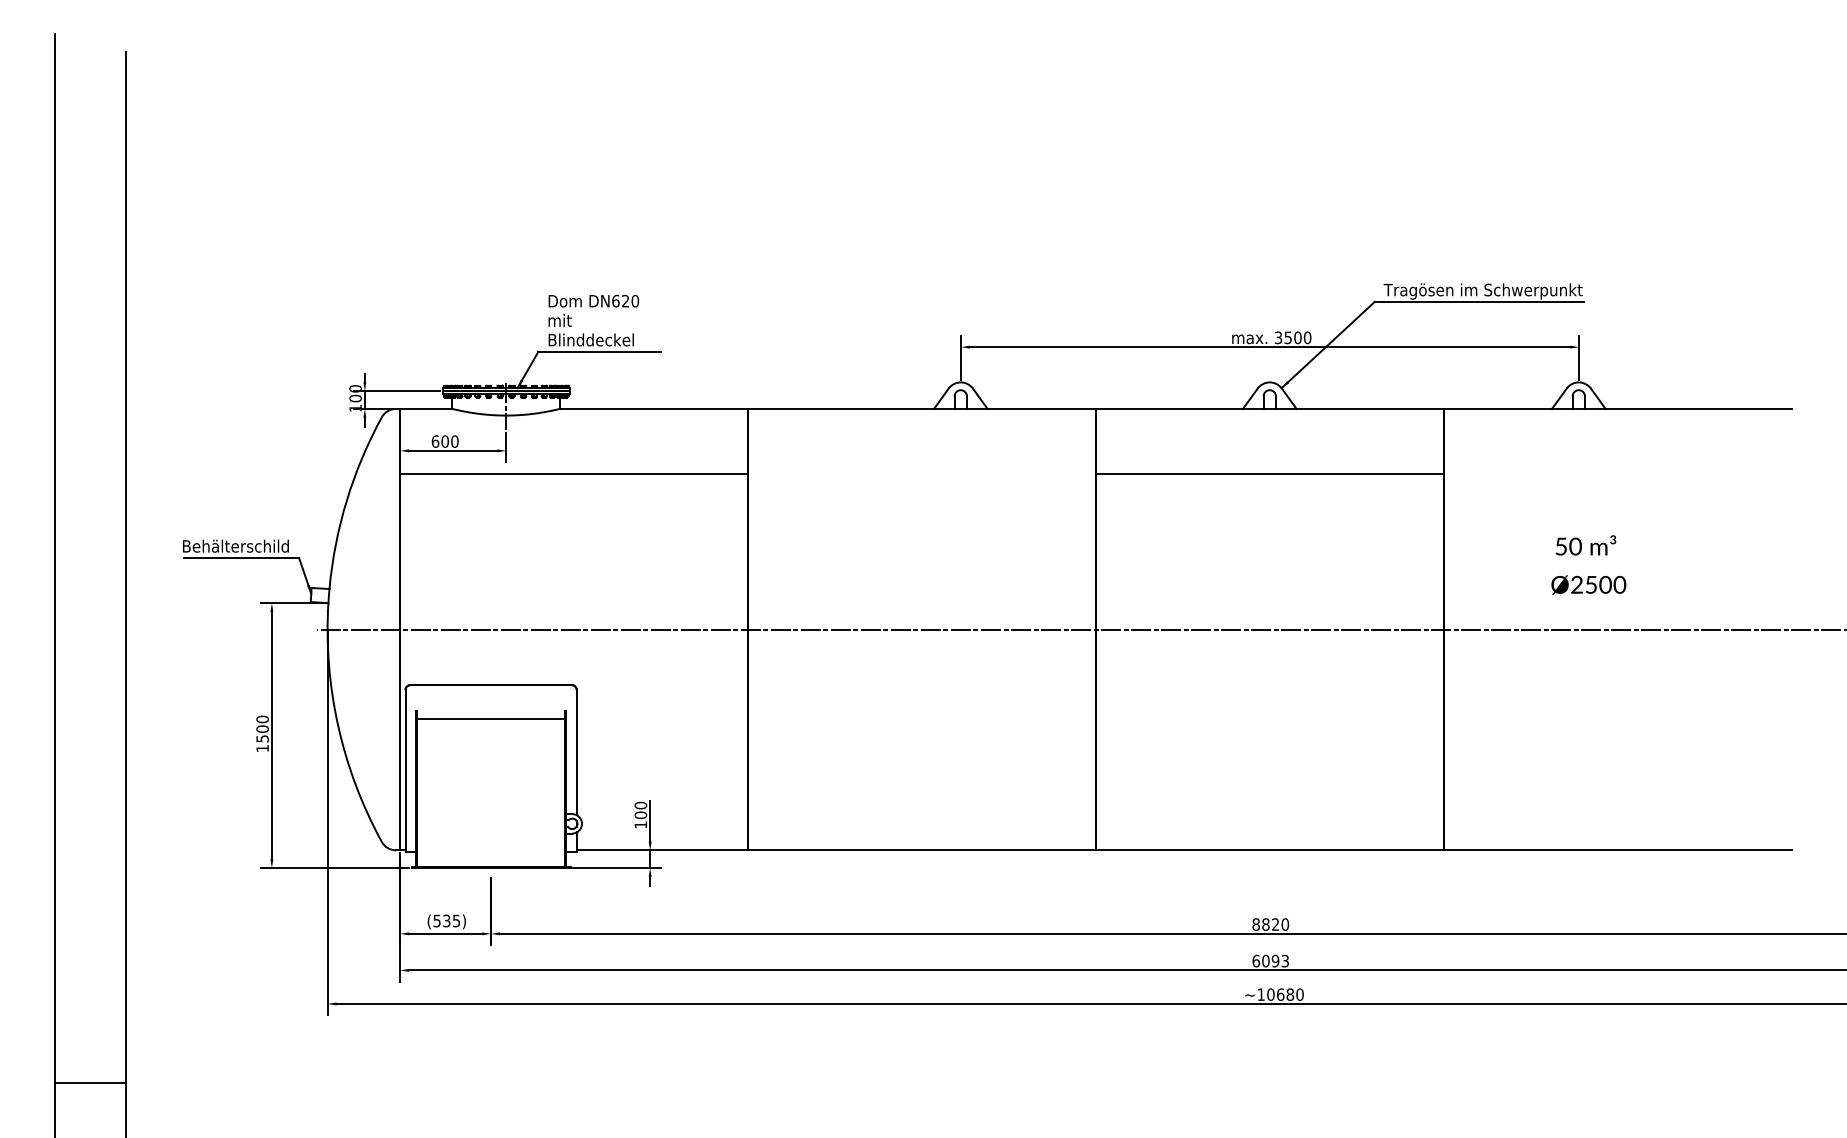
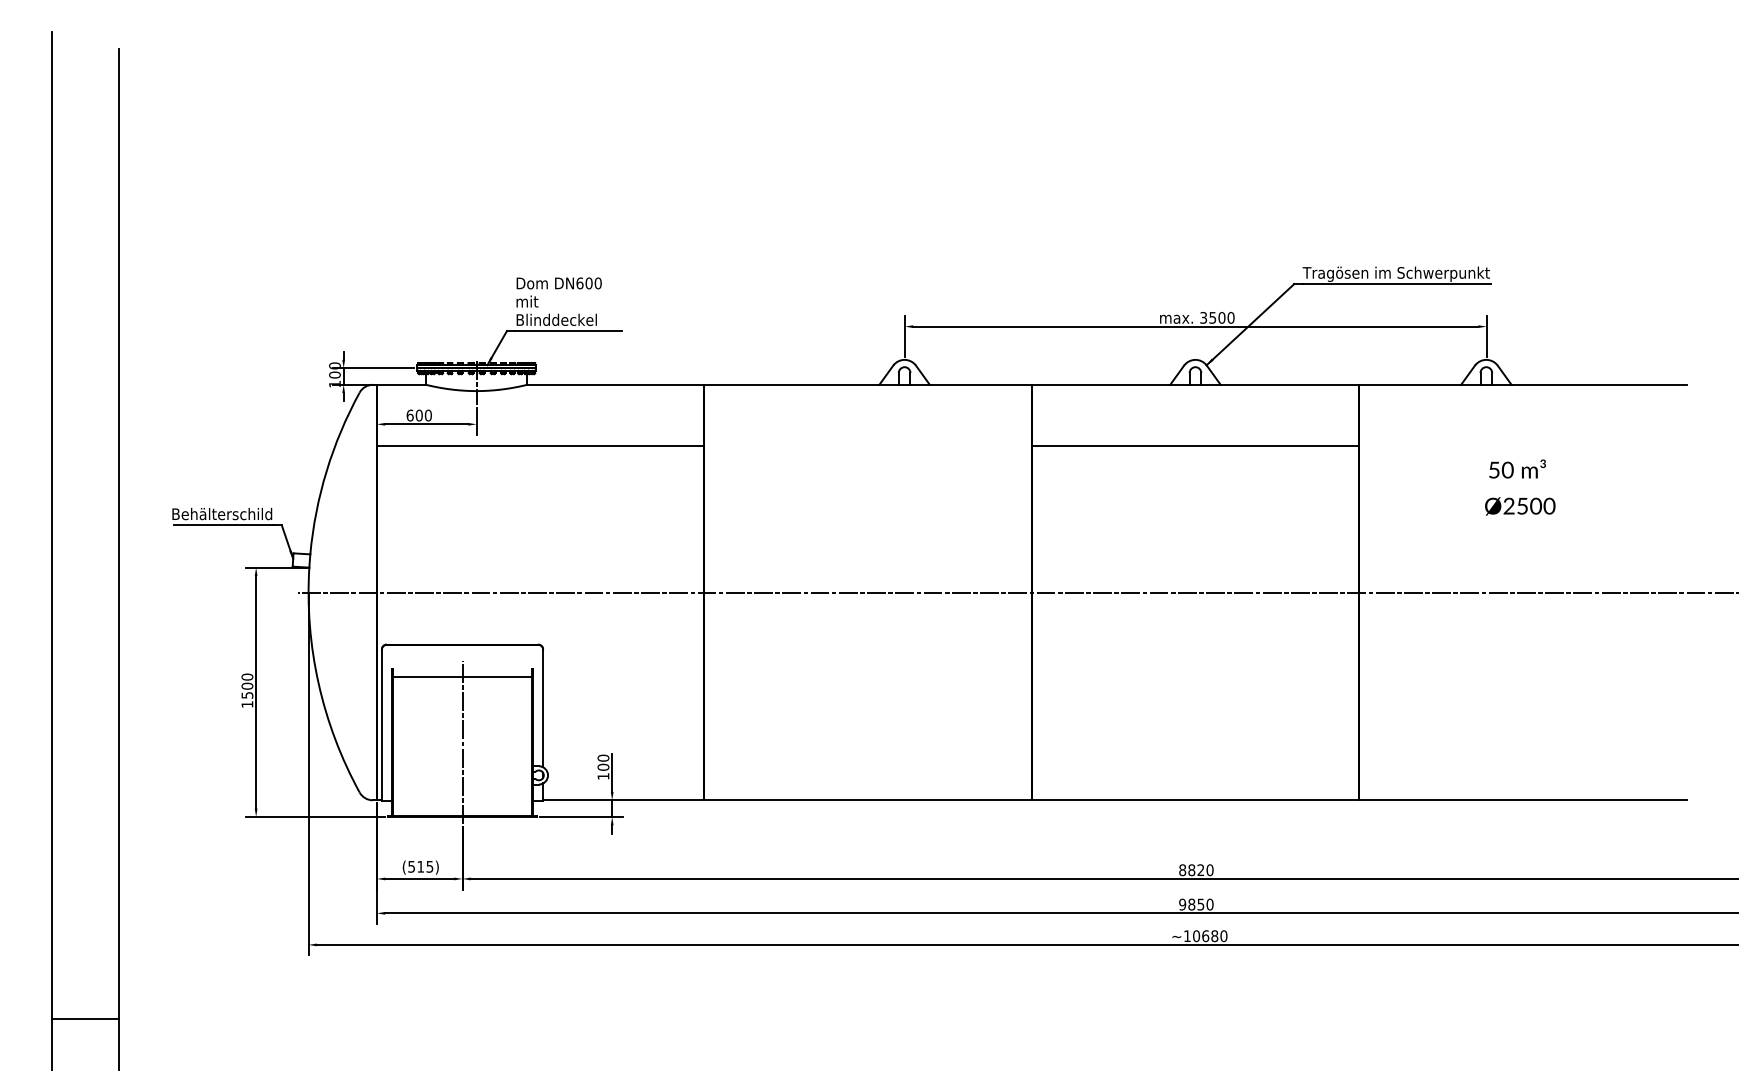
text: (625, 300) -> (588, 282), DN620 -> DN600
text: (1588, 564) -> (1519, 487), moved
line: (491, 788) -> (462, 742), added
text: (446, 920) -> (420, 866), (535) -> (515)
text: (1270, 960) -> (1196, 904), 6093 -> 9850

